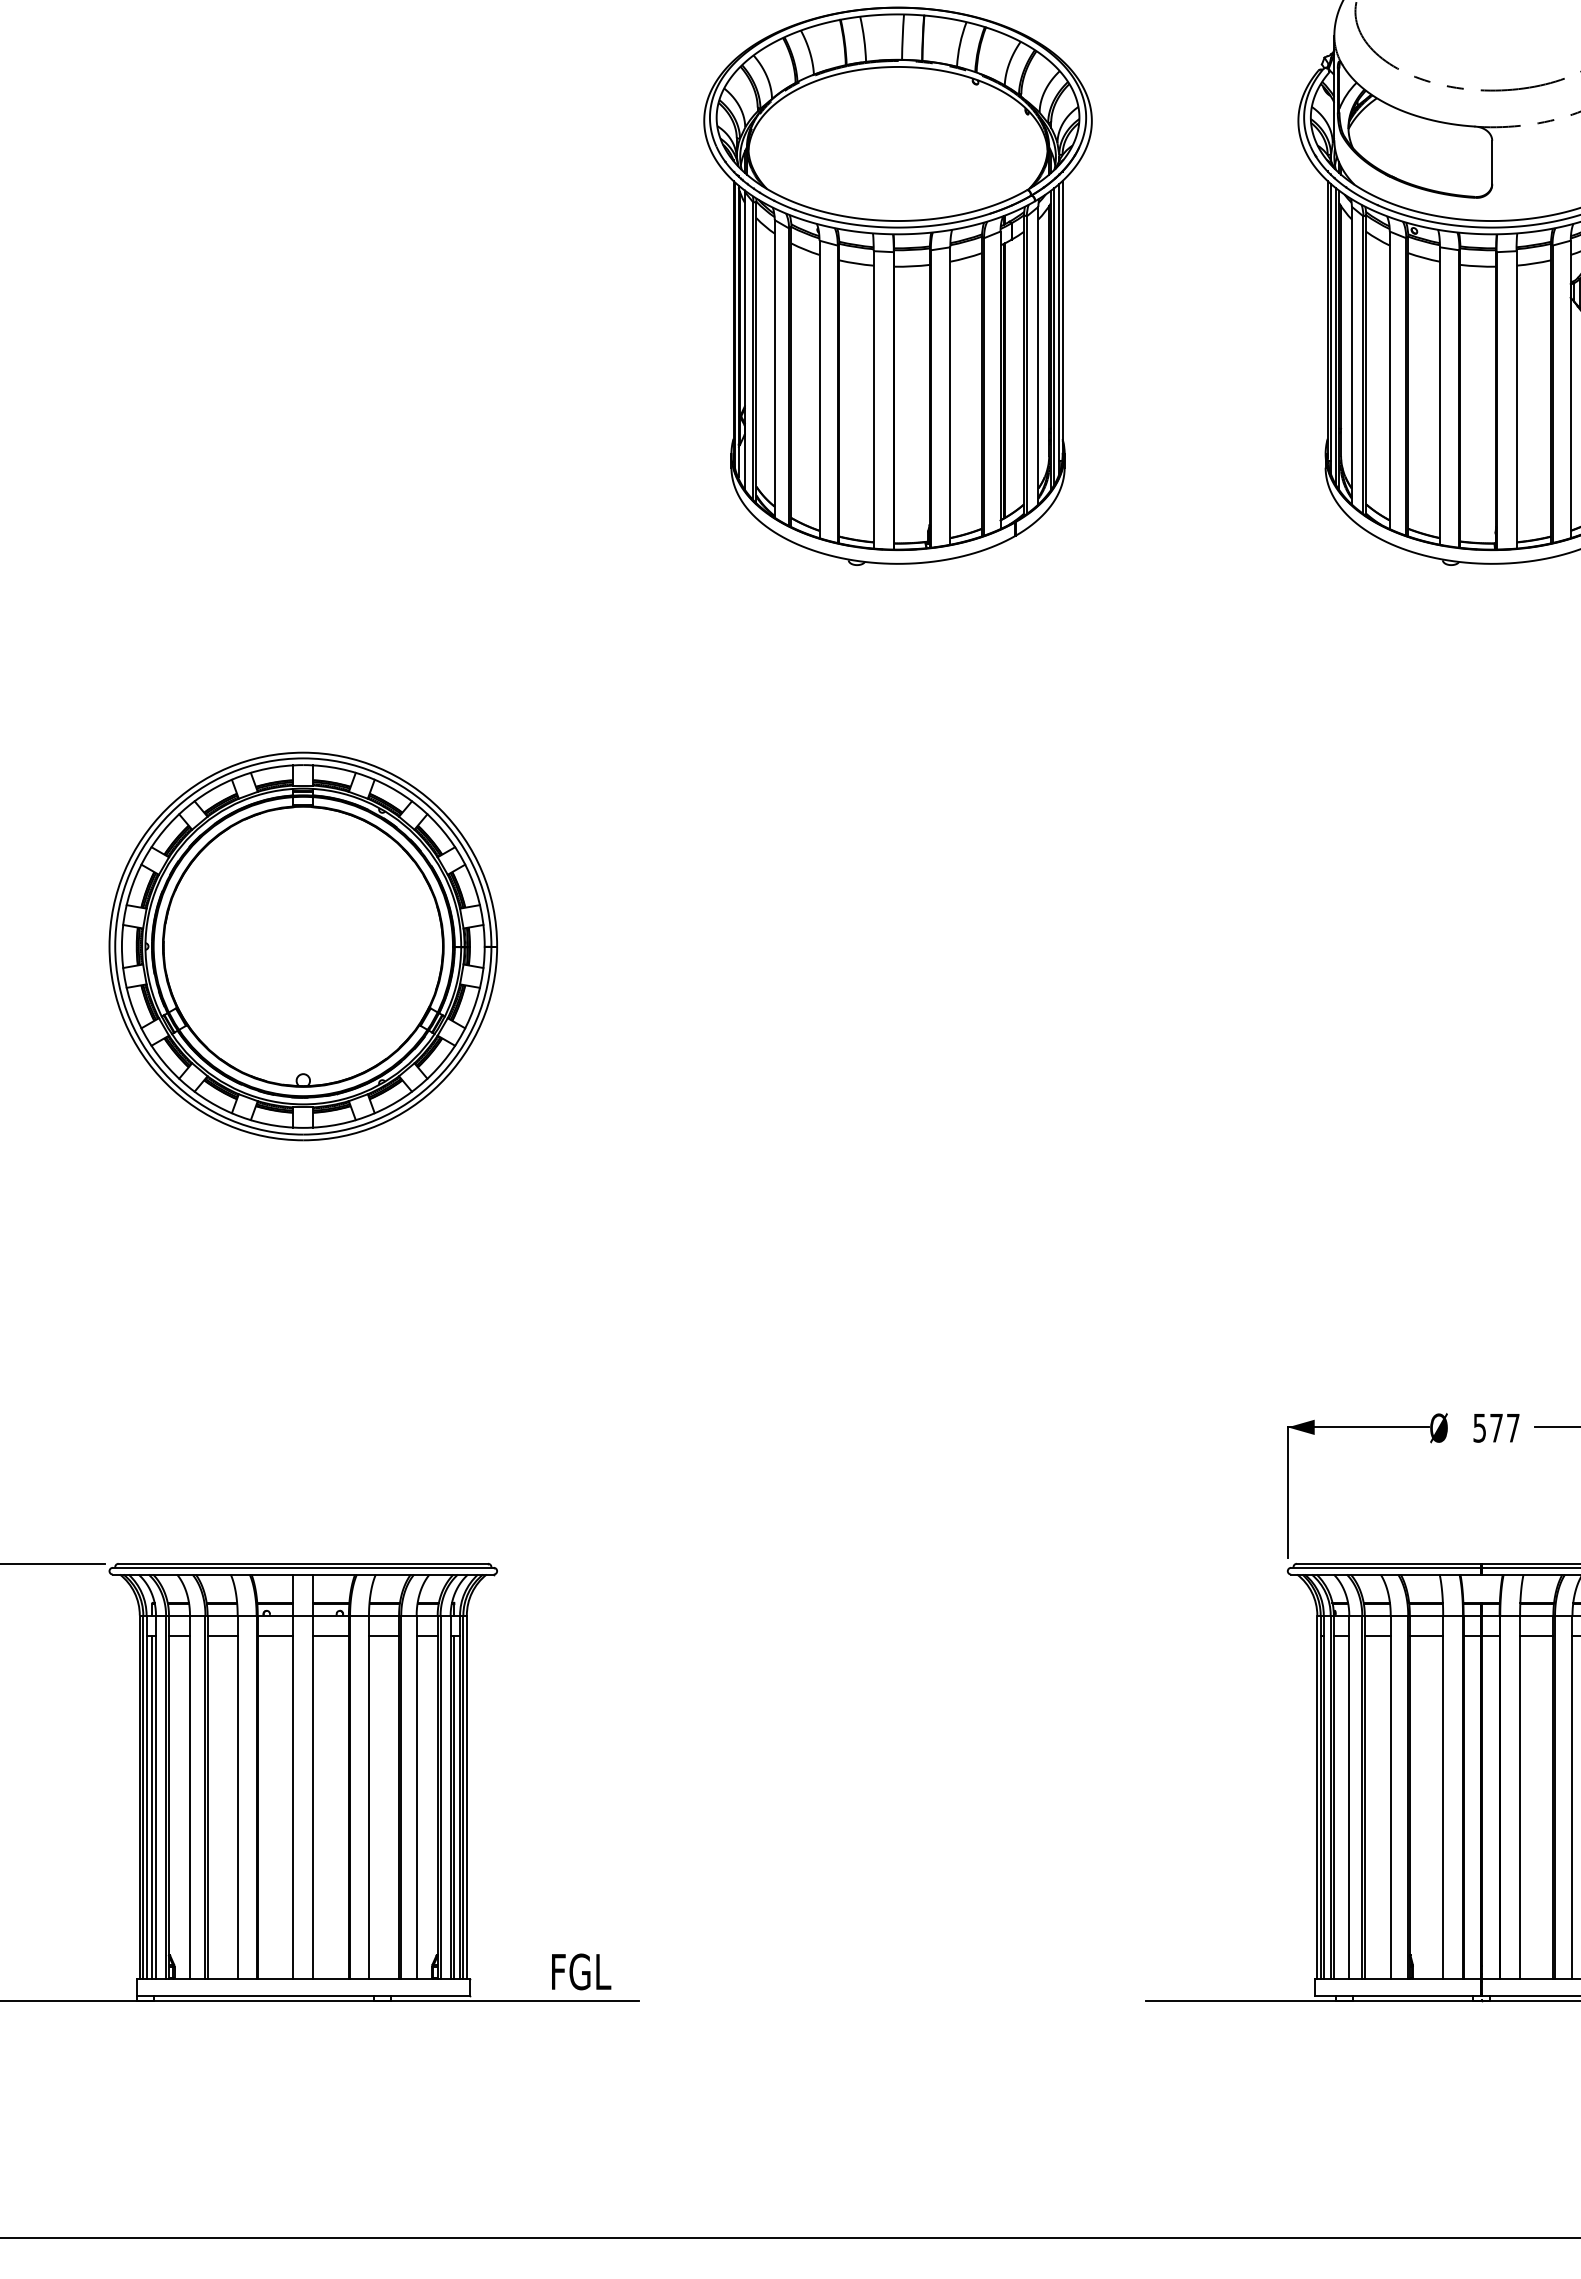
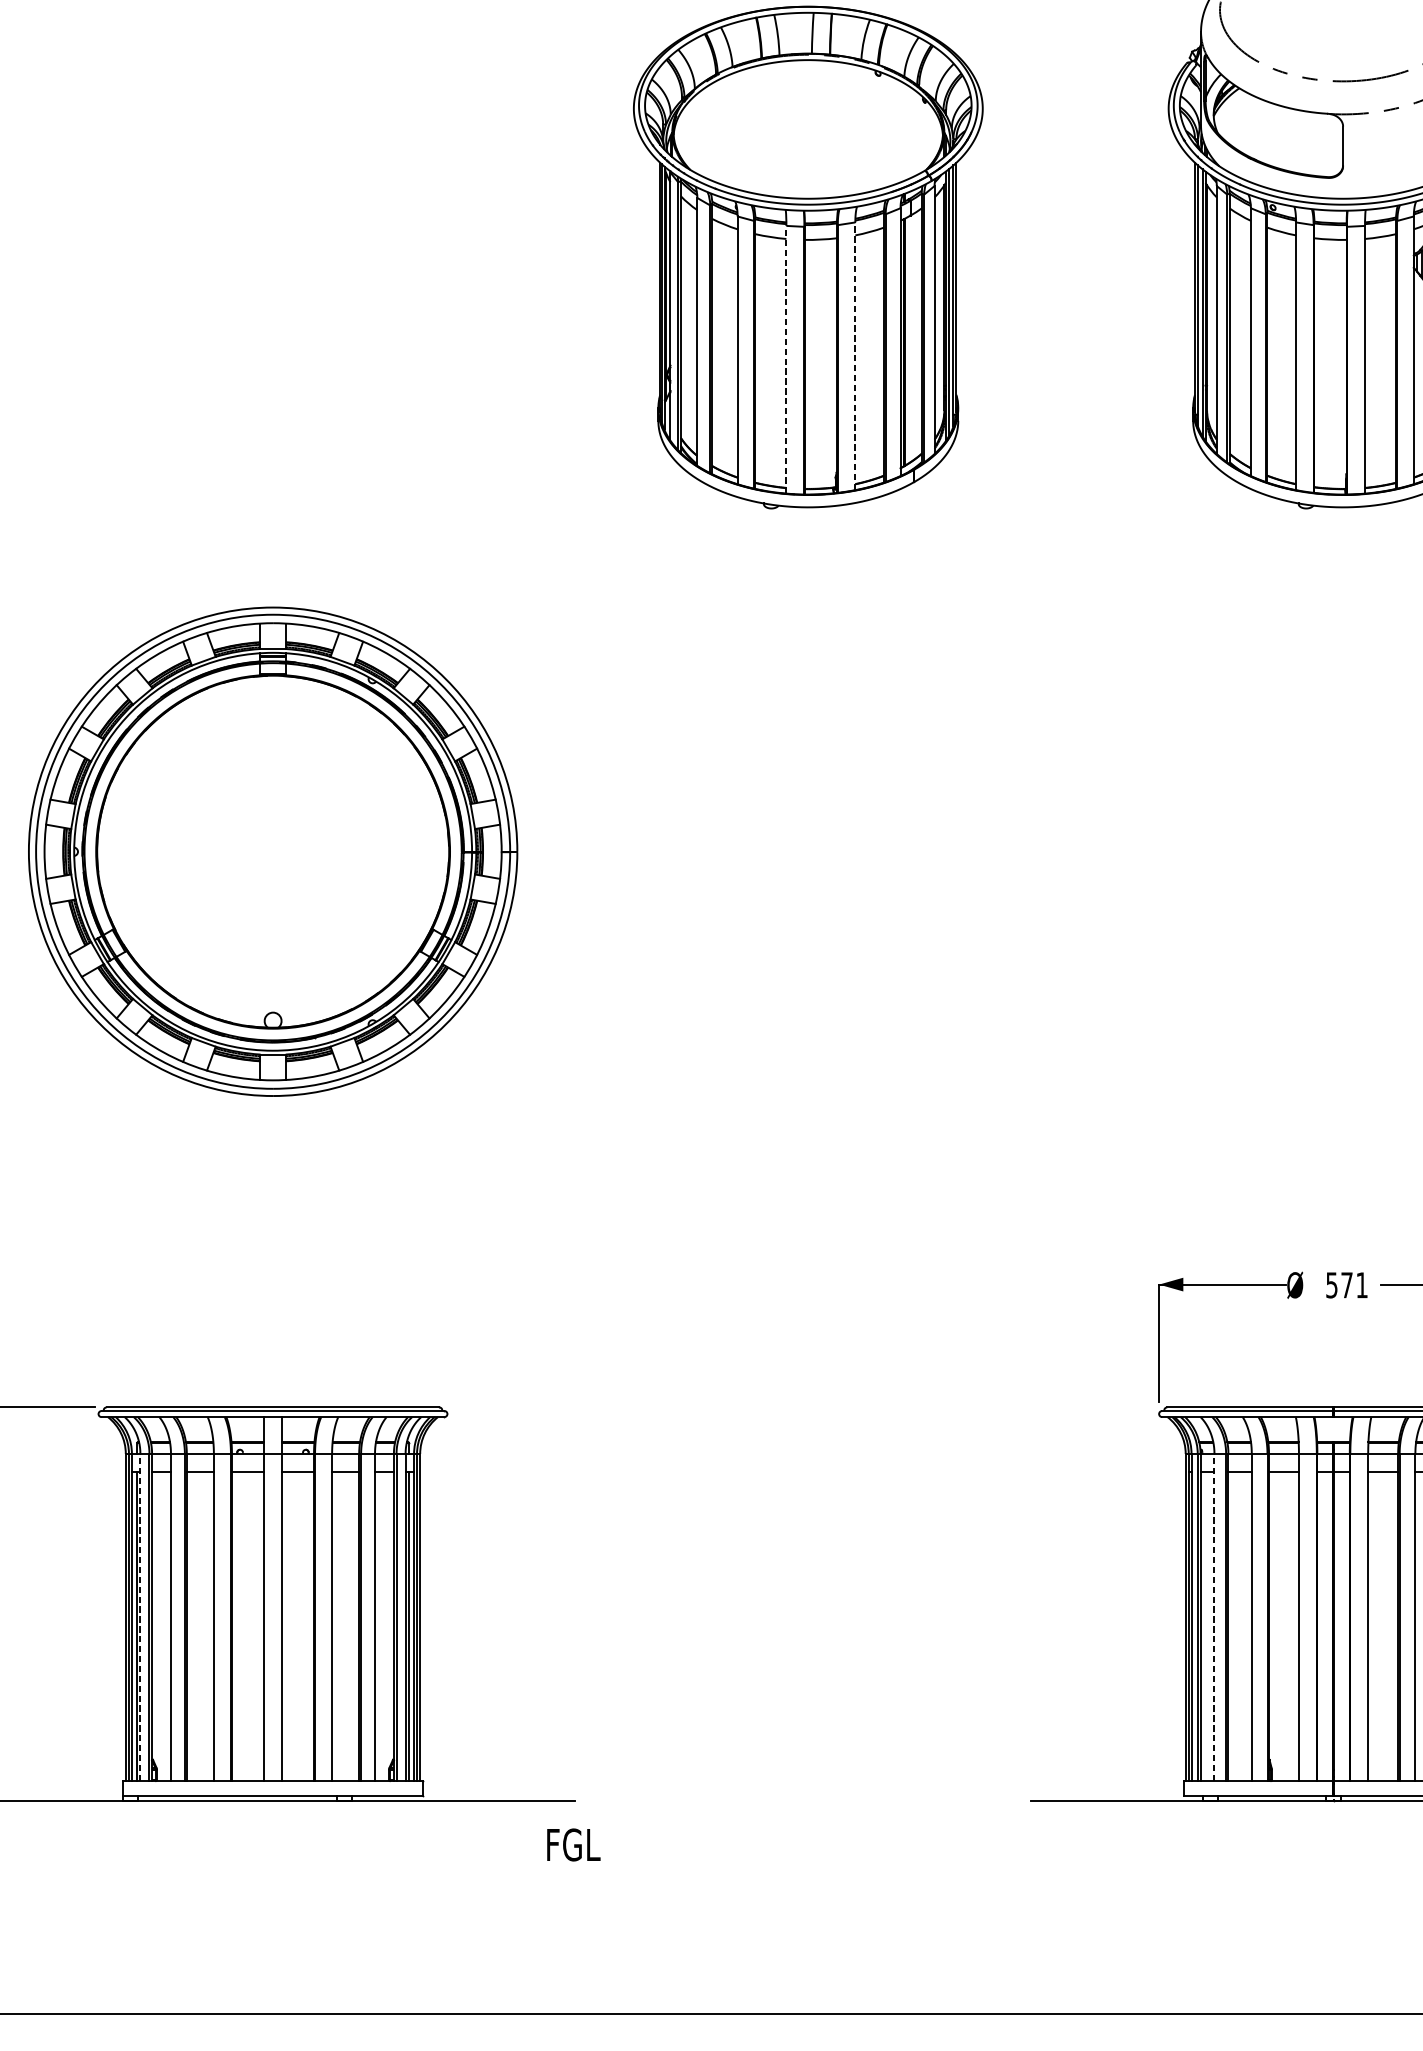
line: (950, 396) -> (855, 356), solid -> dashed
line: (873, 399) -> (786, 359), solid -> dashed
part: (302, 946) -> (272, 851), size x1.4
text: (1513, 1428) -> (1362, 1285), 577 -> 571
line: (156, 1797) -> (140, 1617), solid -> dashed
line: (1349, 1797) -> (1214, 1617), solid -> dashed
text: (581, 1971) -> (573, 1844), moved

